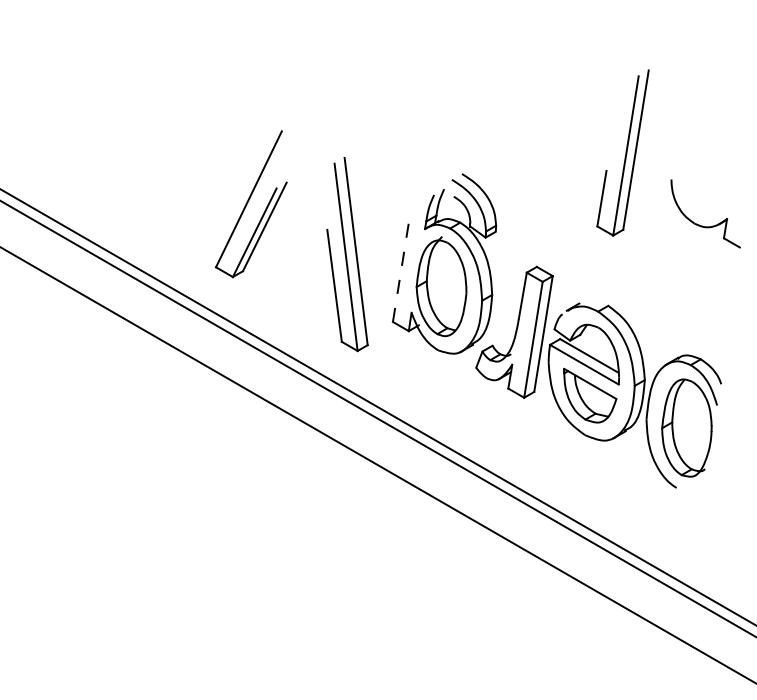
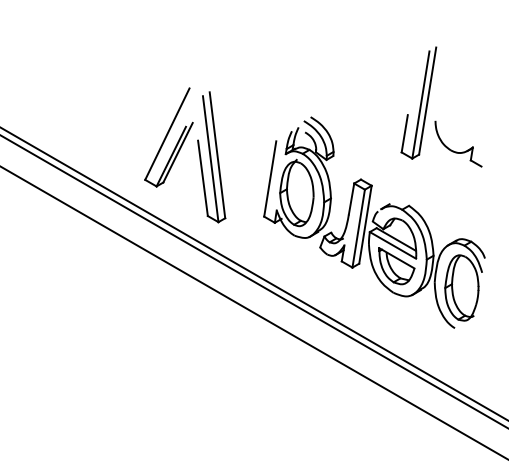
part: (704, 225) -> (457, 151), moved
part: (347, 254) -> (211, 157), moved
line: (402, 265) -> (270, 178), dashed -> solid

